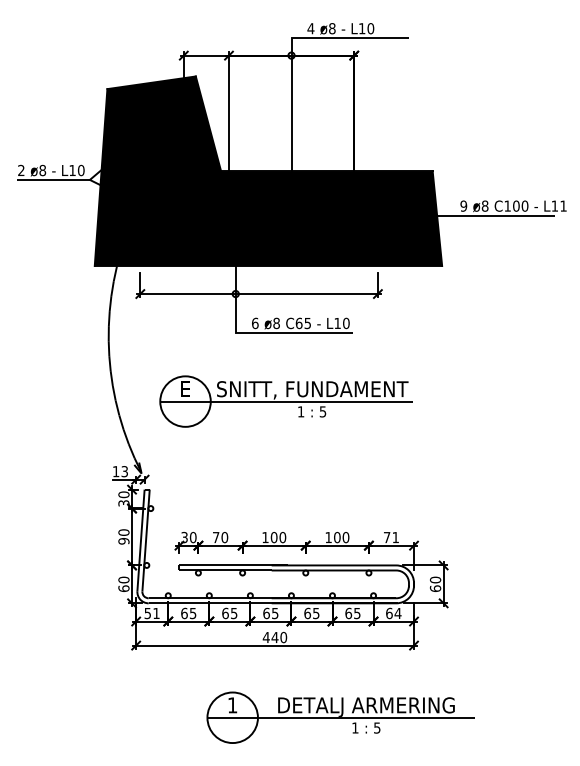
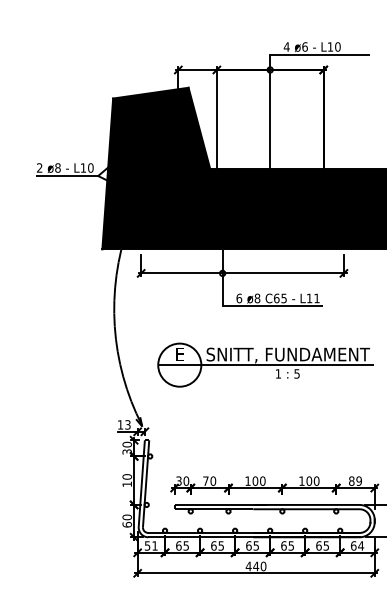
text: (332, 28) -> (305, 46), ø8 -> ø6
text: (346, 323) -> (317, 298), L10 -> L11
text: (391, 537) -> (355, 481), 71 -> 89
text: (123, 541) -> (126, 484), 90 -> 10

